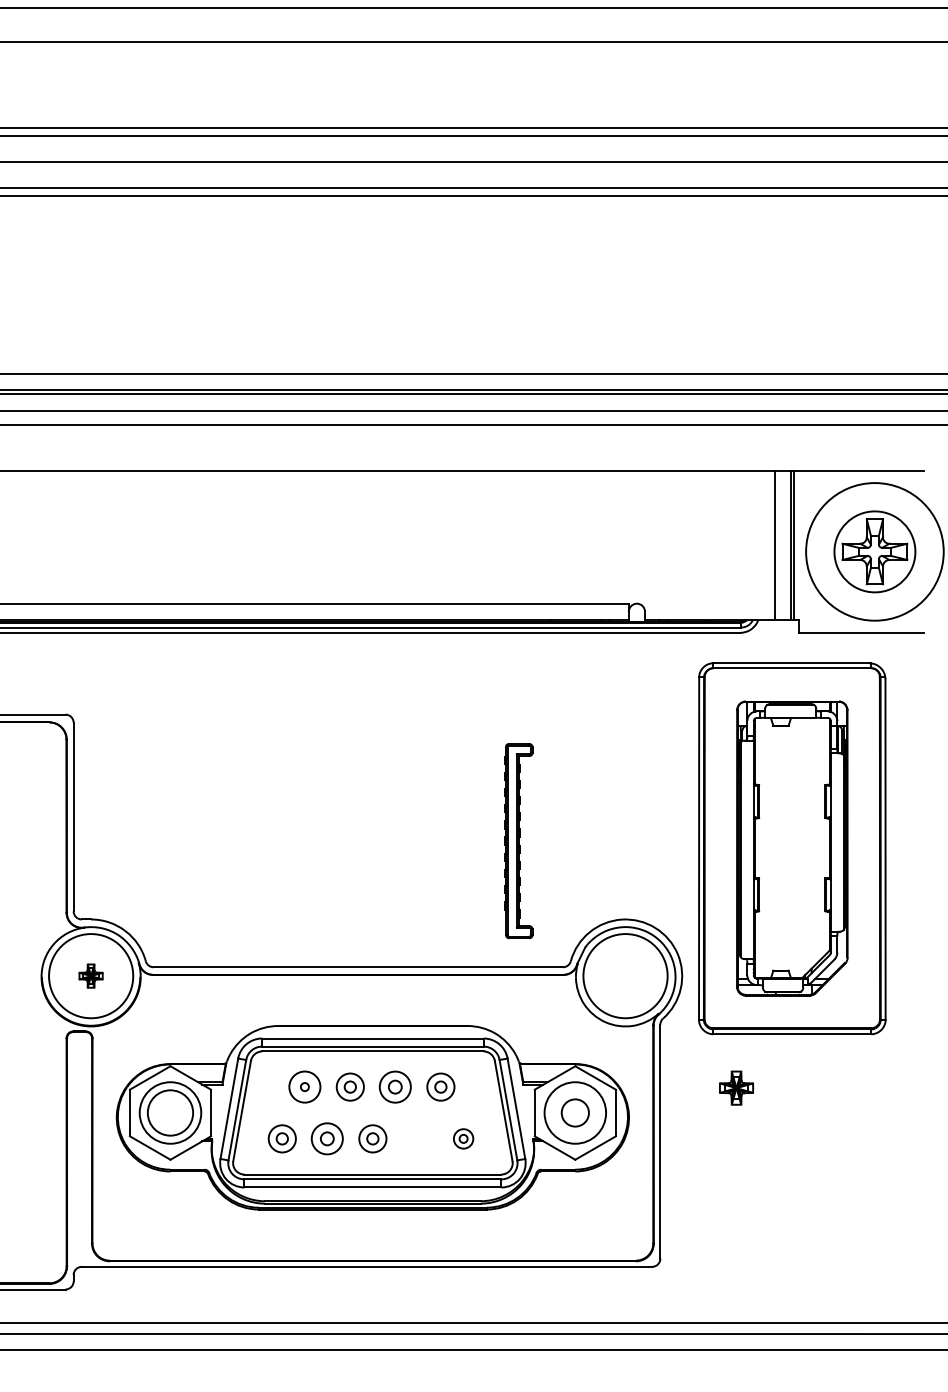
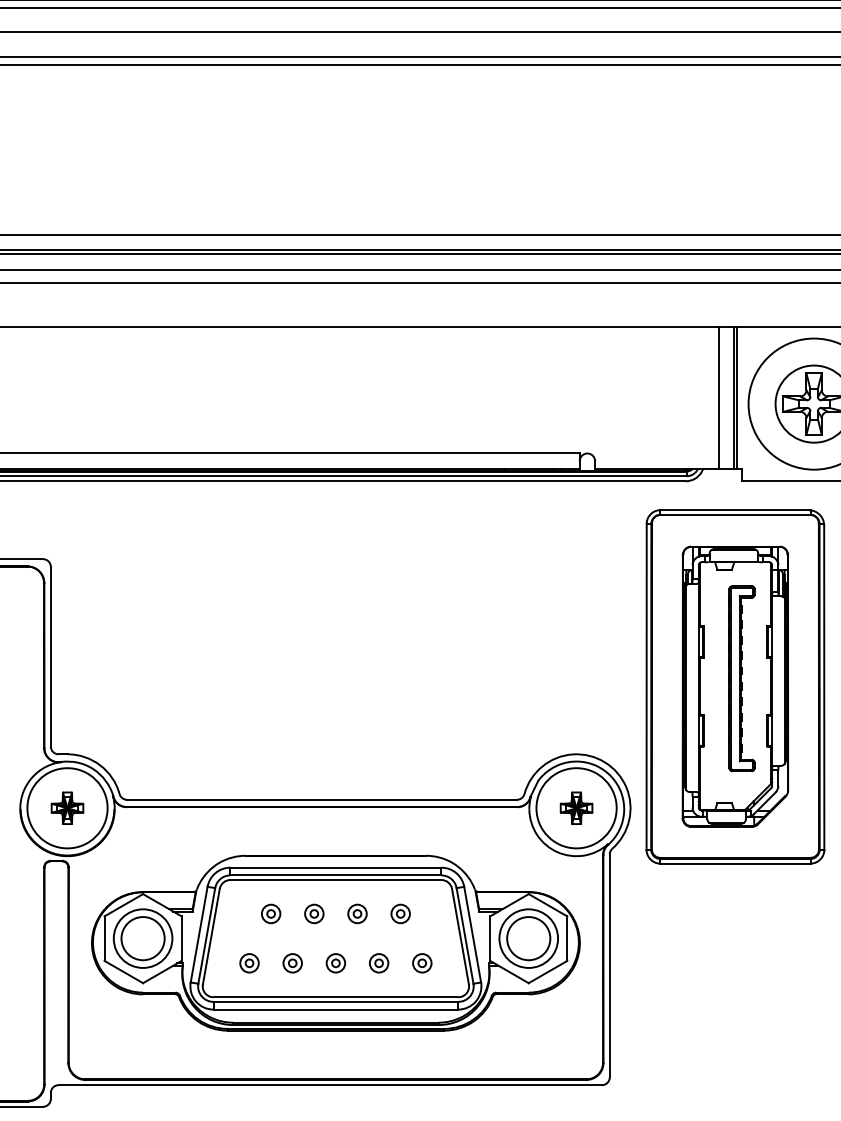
part: (518, 841) -> (741, 679), moved
part: (90, 975) -> (66, 807), size x1.43
circle: (304, 1086) -> (270, 913), size x0.62
part: (349, 1086) -> (313, 913), size x0.71
part: (395, 1086) -> (357, 913), size x0.62
part: (440, 1086) -> (400, 913), size x0.71
part: (736, 1087) -> (576, 807), moved
circle: (575, 1112) -> (528, 938), size x1.67
part: (281, 1138) -> (248, 962), size x0.71
part: (327, 1138) -> (292, 962), size x0.62
part: (372, 1138) -> (335, 962), size x0.71
part: (417, 1138) -> (378, 962), added

